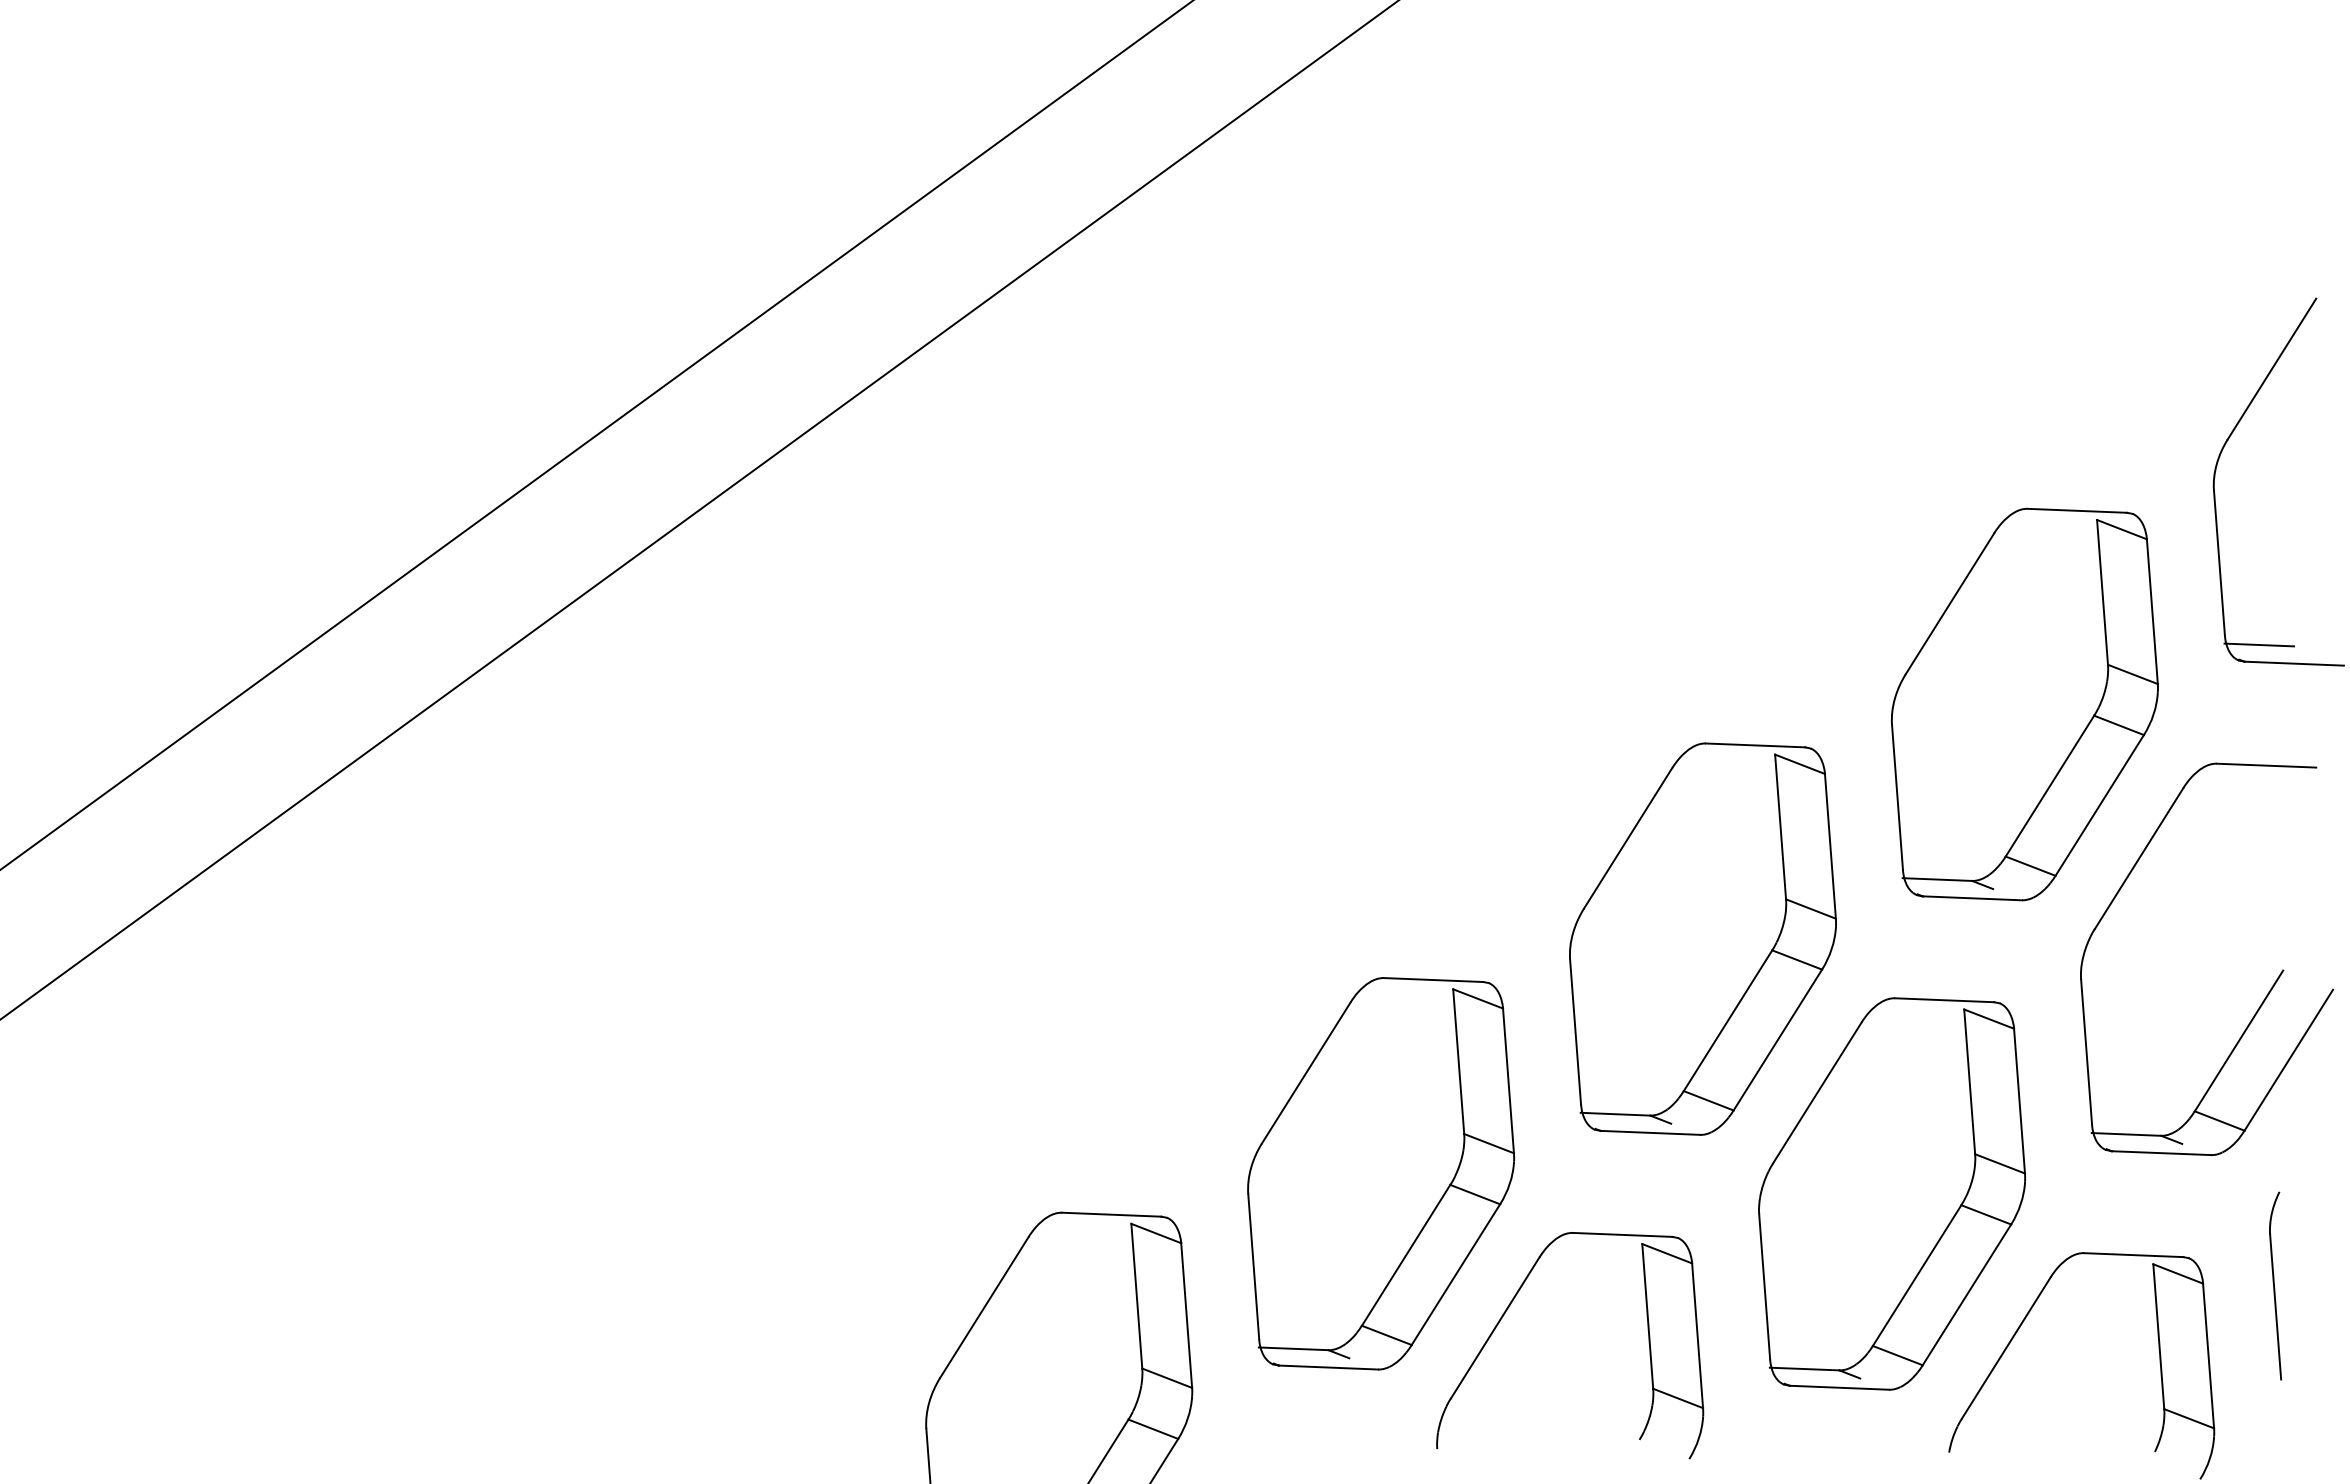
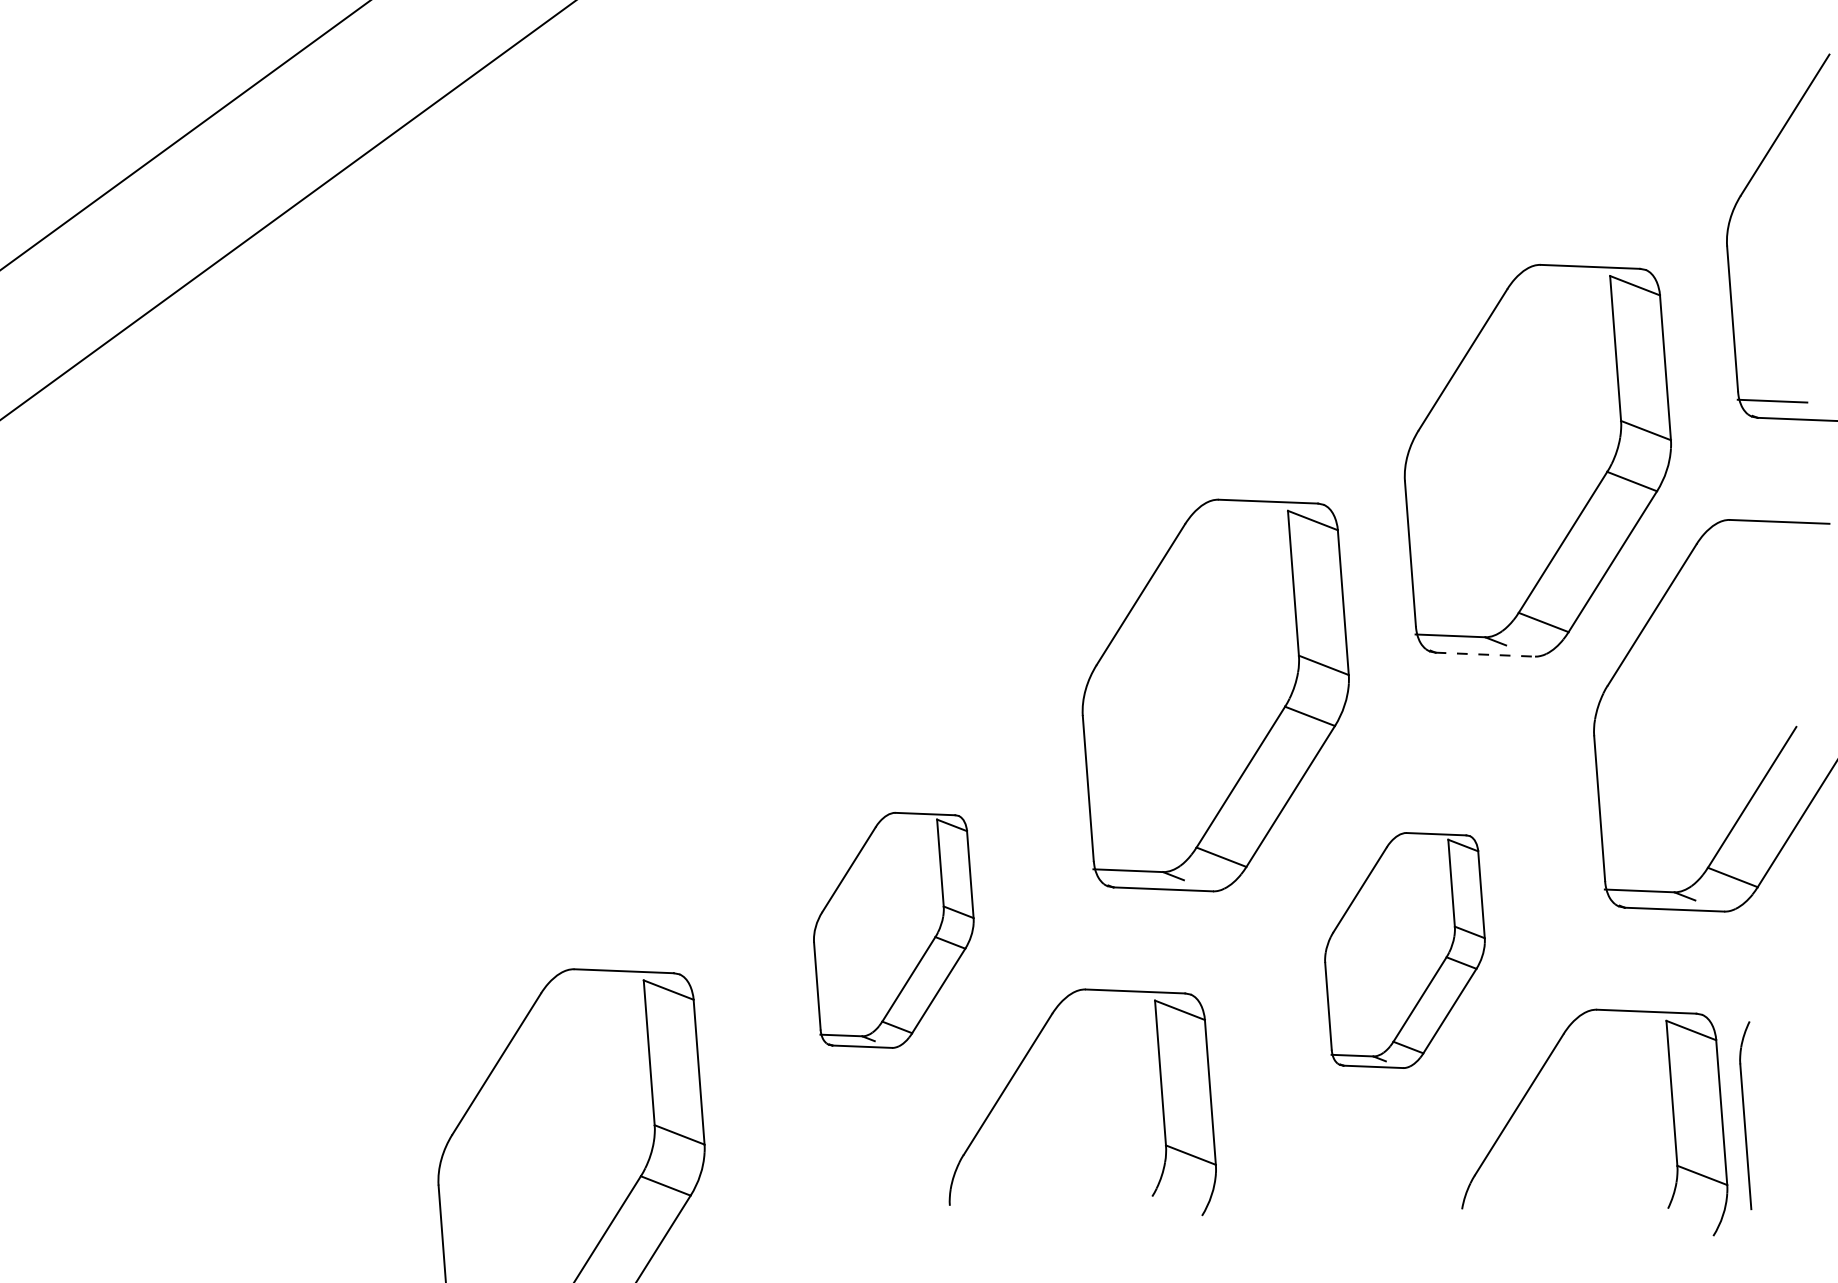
line: (1972, 898) -> (1485, 654), solid -> dashed
part: (1381, 1173) -> (894, 930), size x0.6
part: (1891, 1193) -> (1404, 950), size x0.6
part: (2275, 1285) -> (1745, 1115), moved

